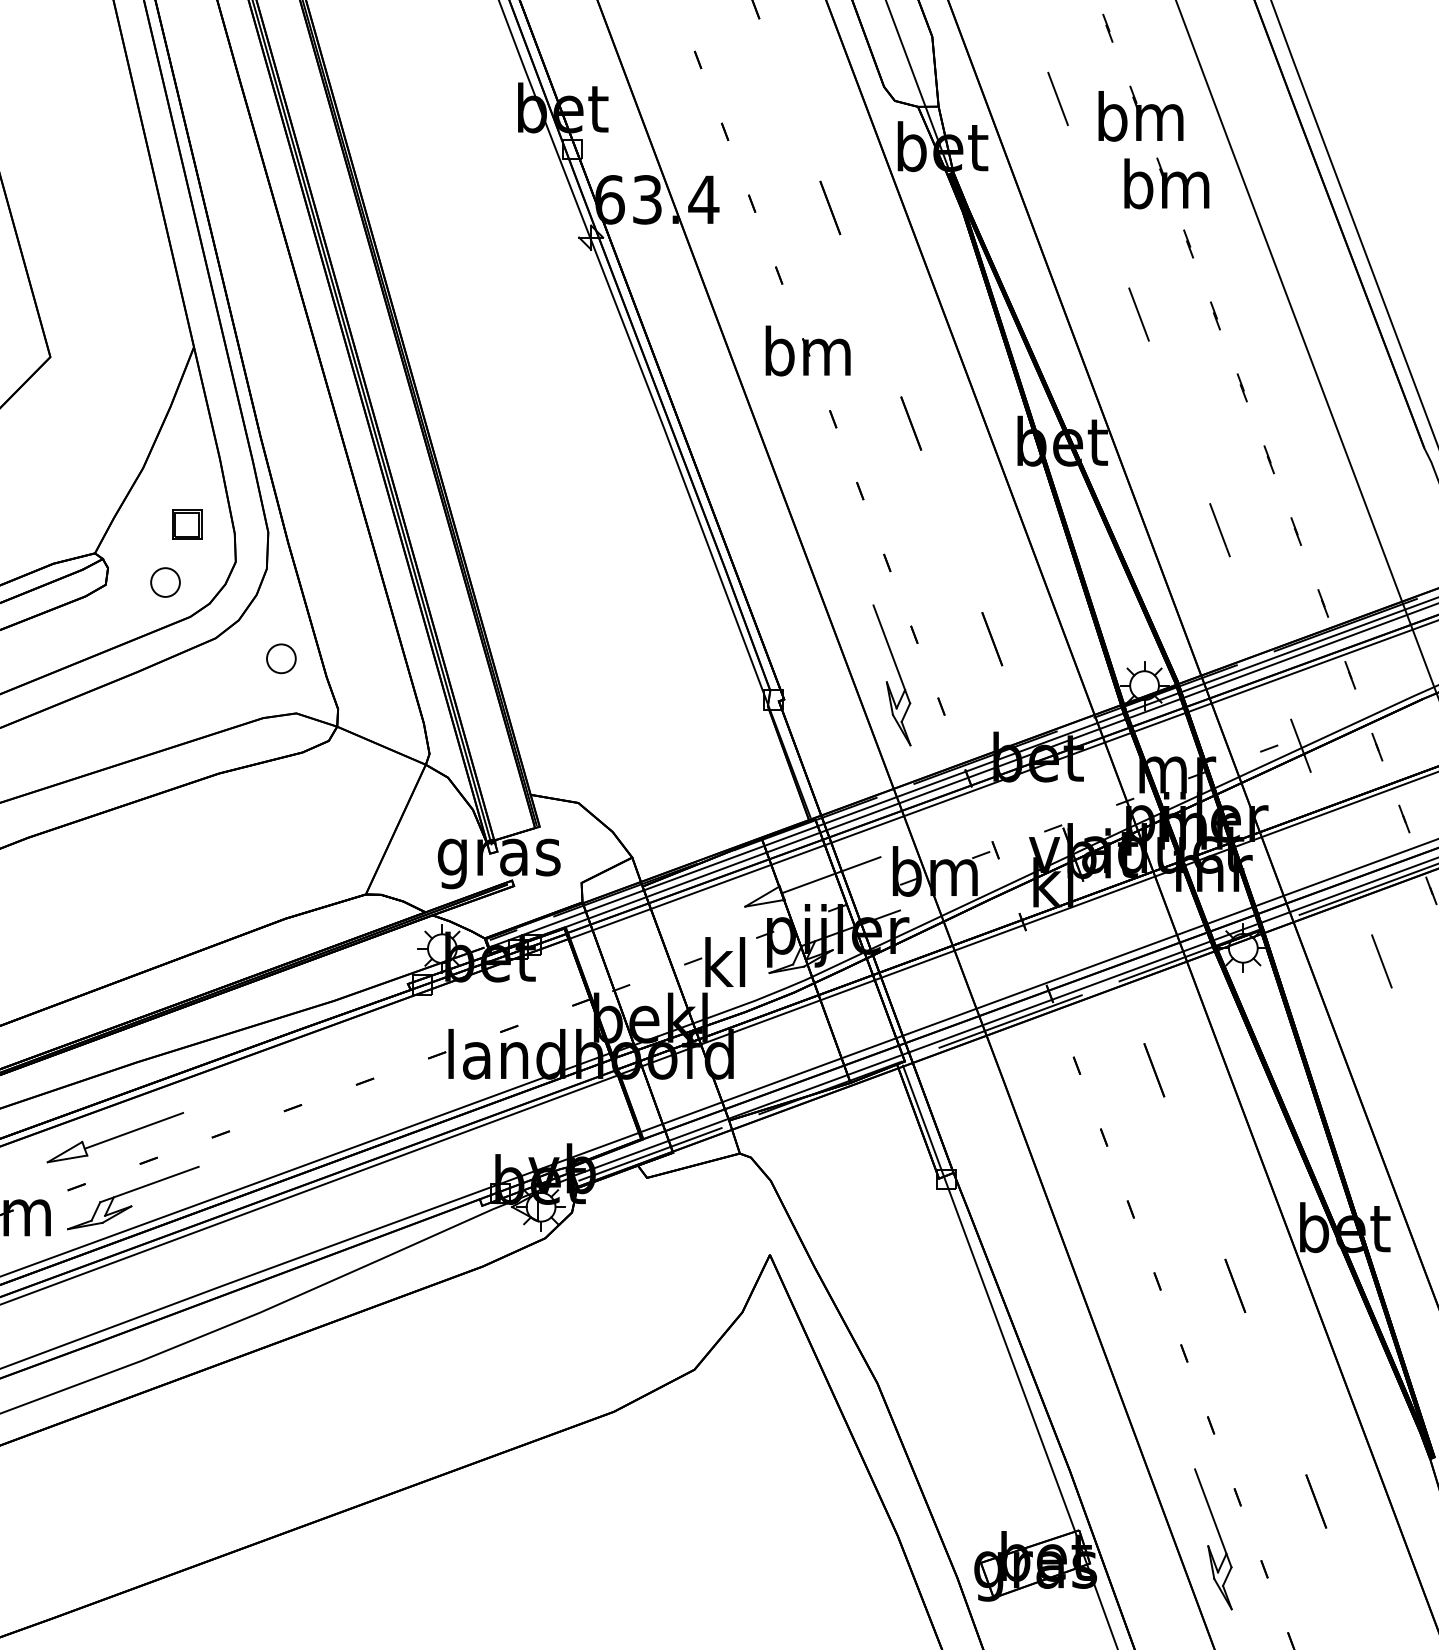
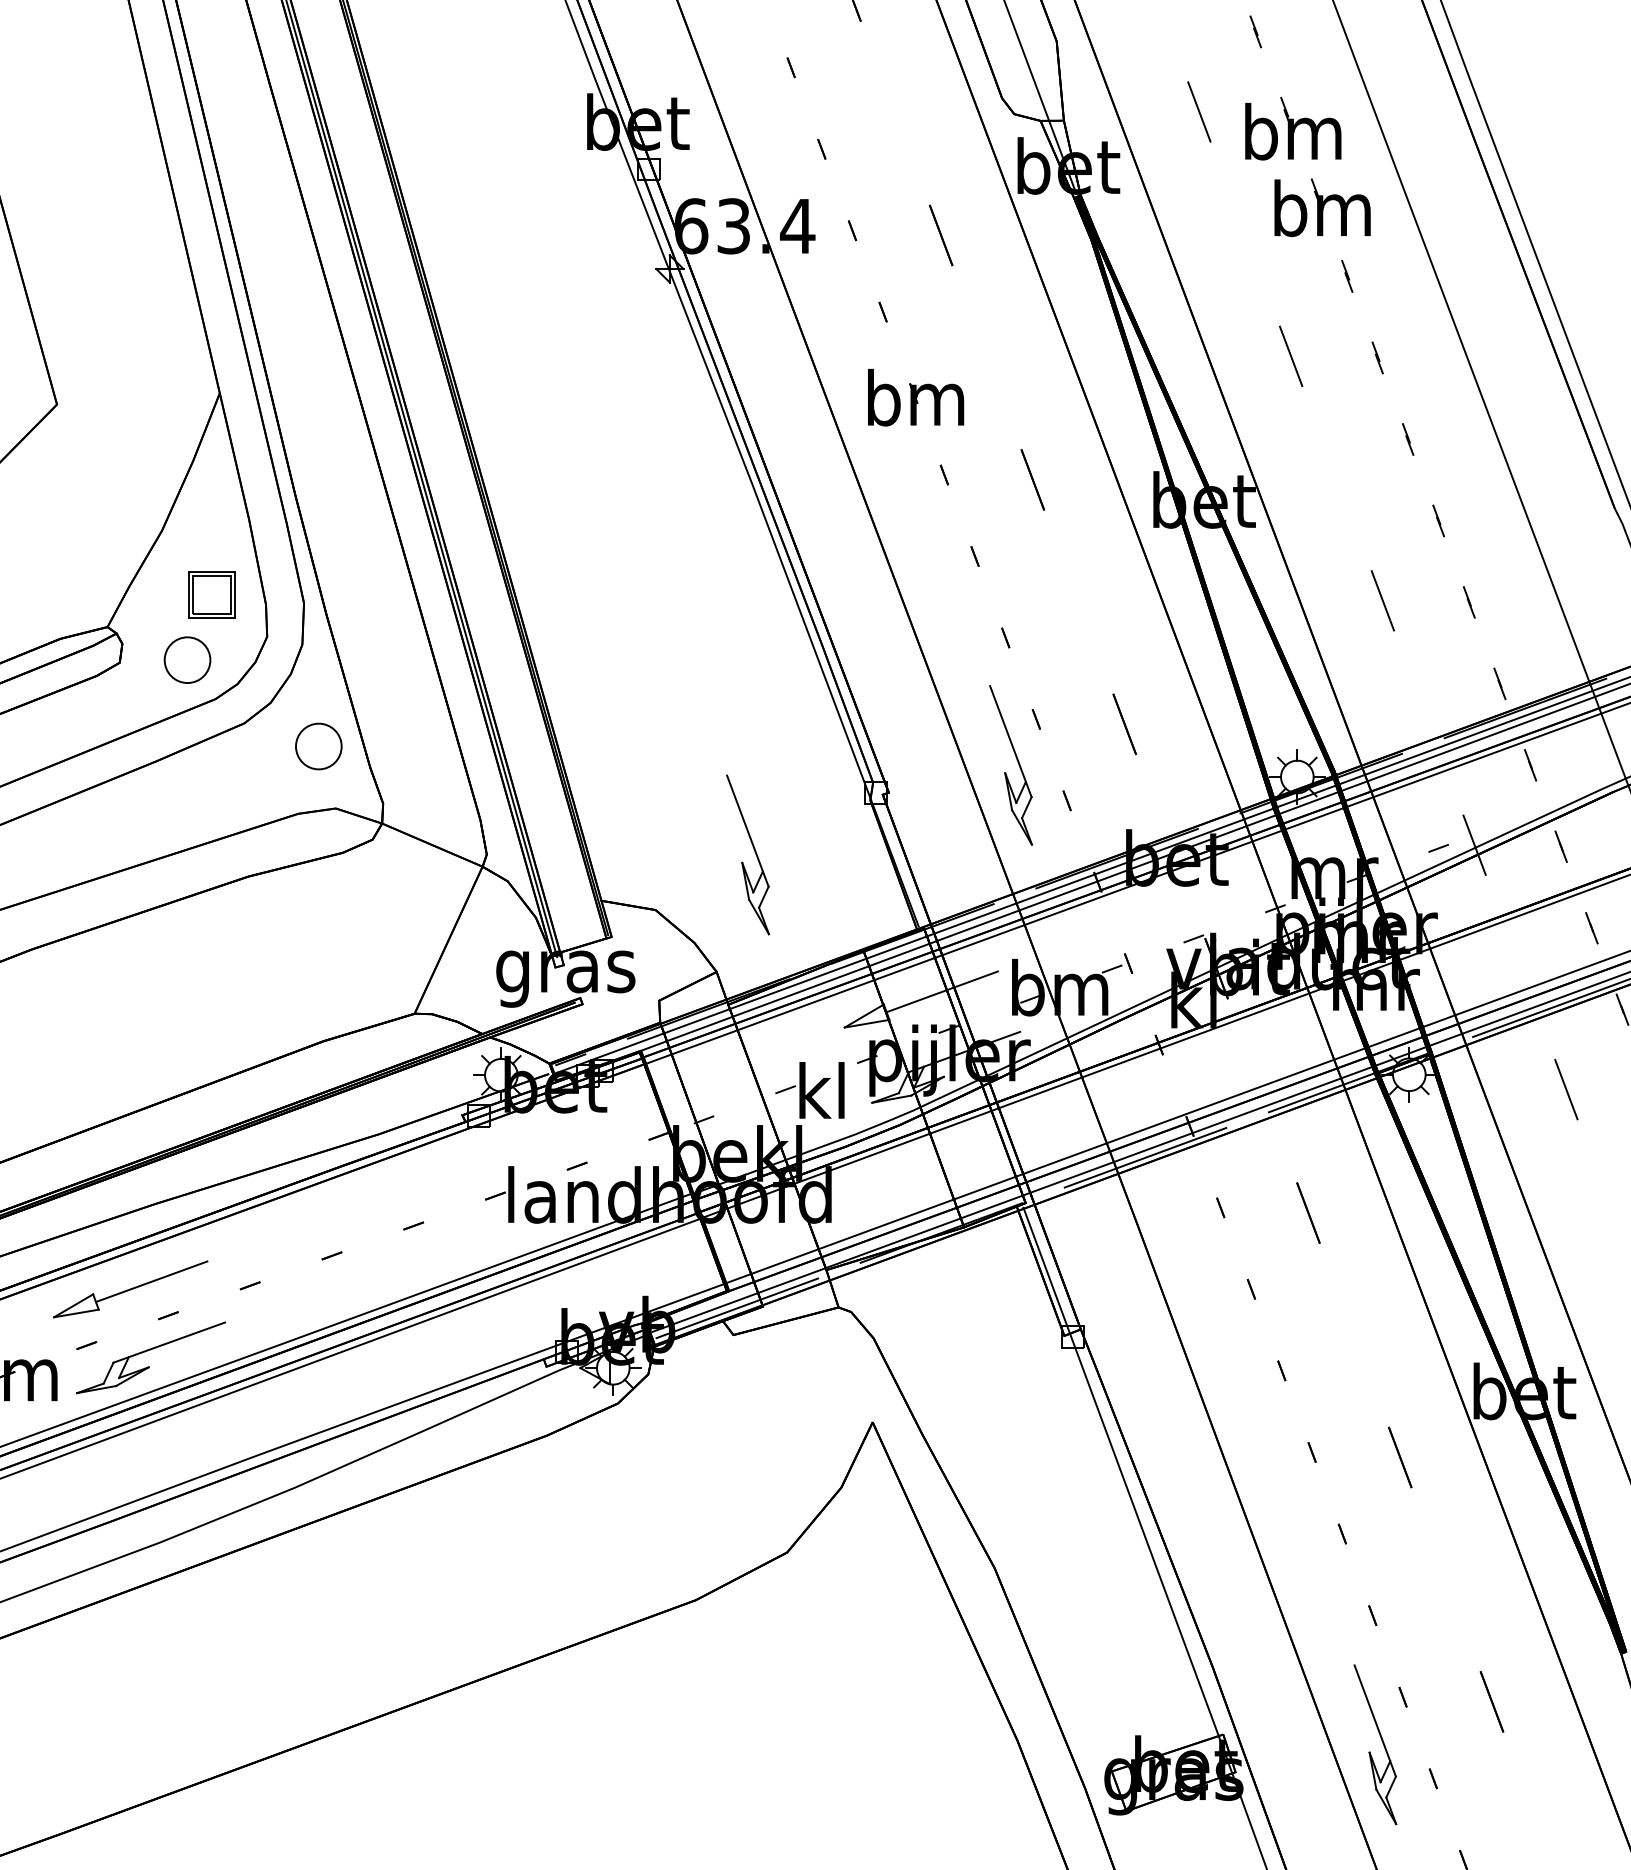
part: (187, 524) -> (212, 594), size x1.4
part: (165, 582) -> (187, 660), size x1.4
part: (281, 658) -> (318, 746), size x1.4
part: (665, 751) -> (754, 851), added

